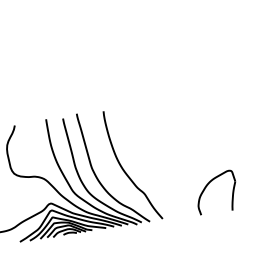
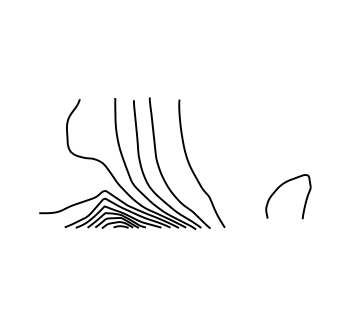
part: (208, 185) -> (280, 187), moved

